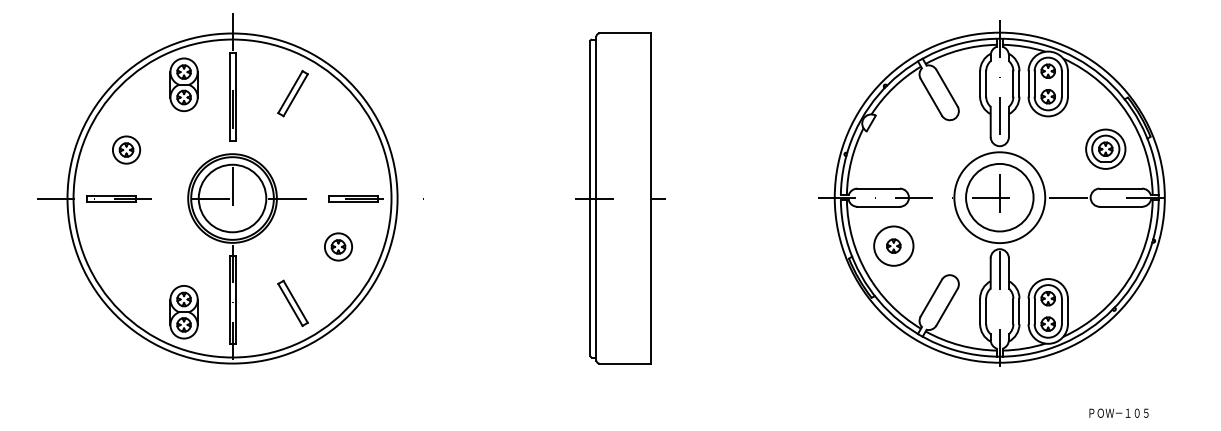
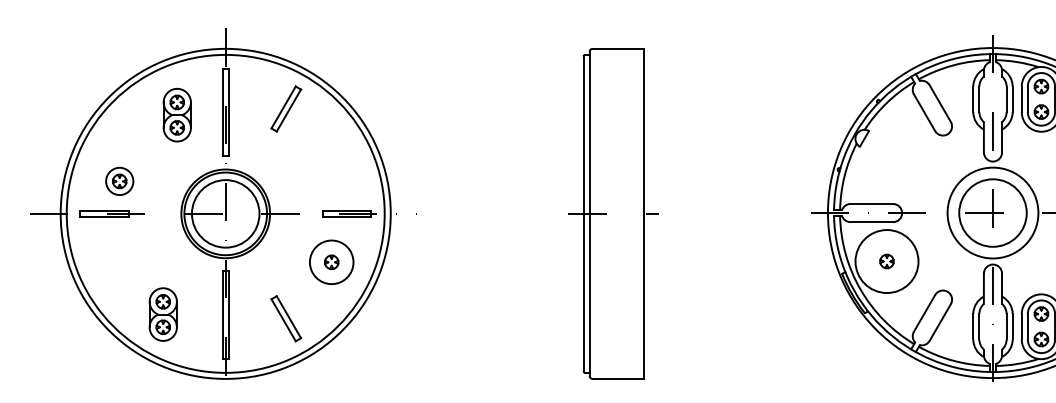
part: (183, 84) -> (176, 114), moved
part: (126, 149) -> (119, 180), moved
circle: (893, 245) -> (886, 260), size x1.6
circle: (338, 246) -> (331, 261), size x1.6
part: (183, 312) -> (162, 314), moved

